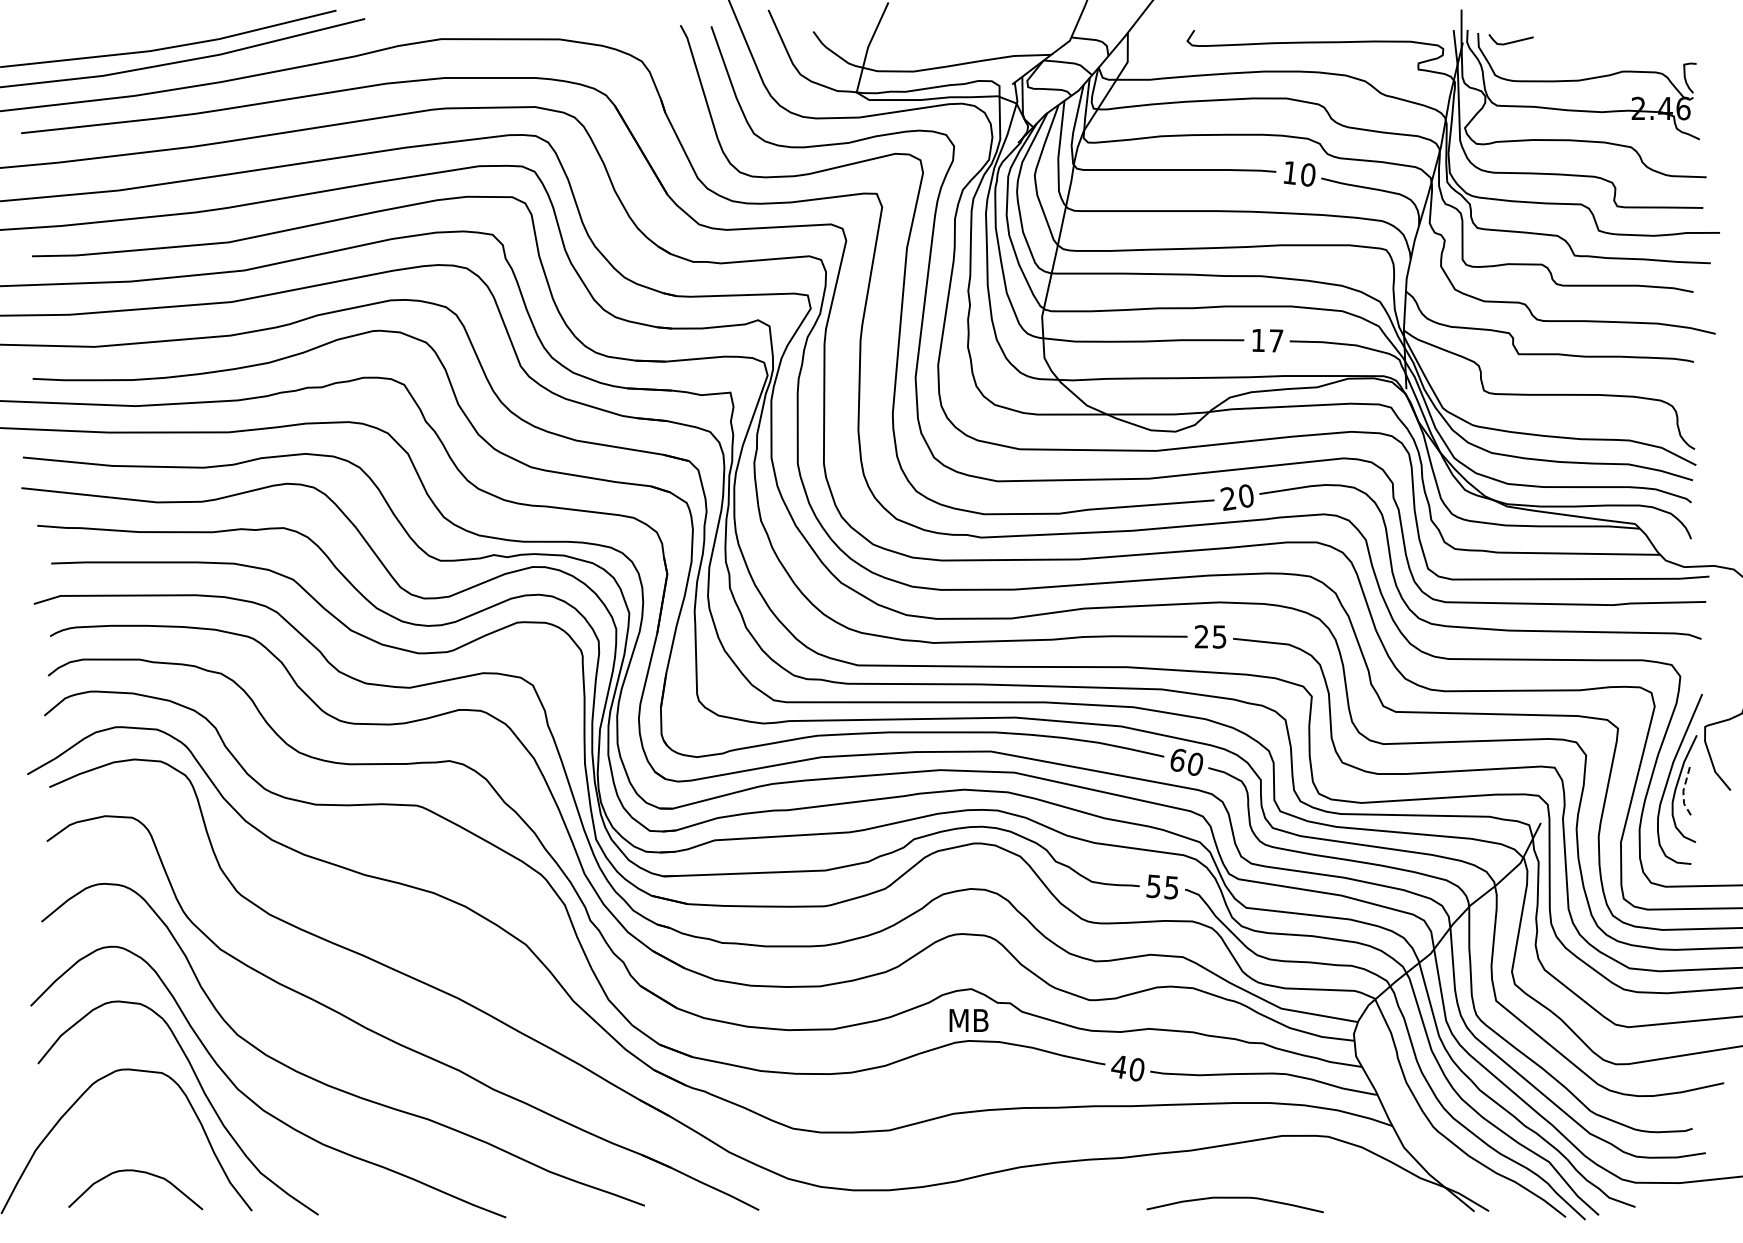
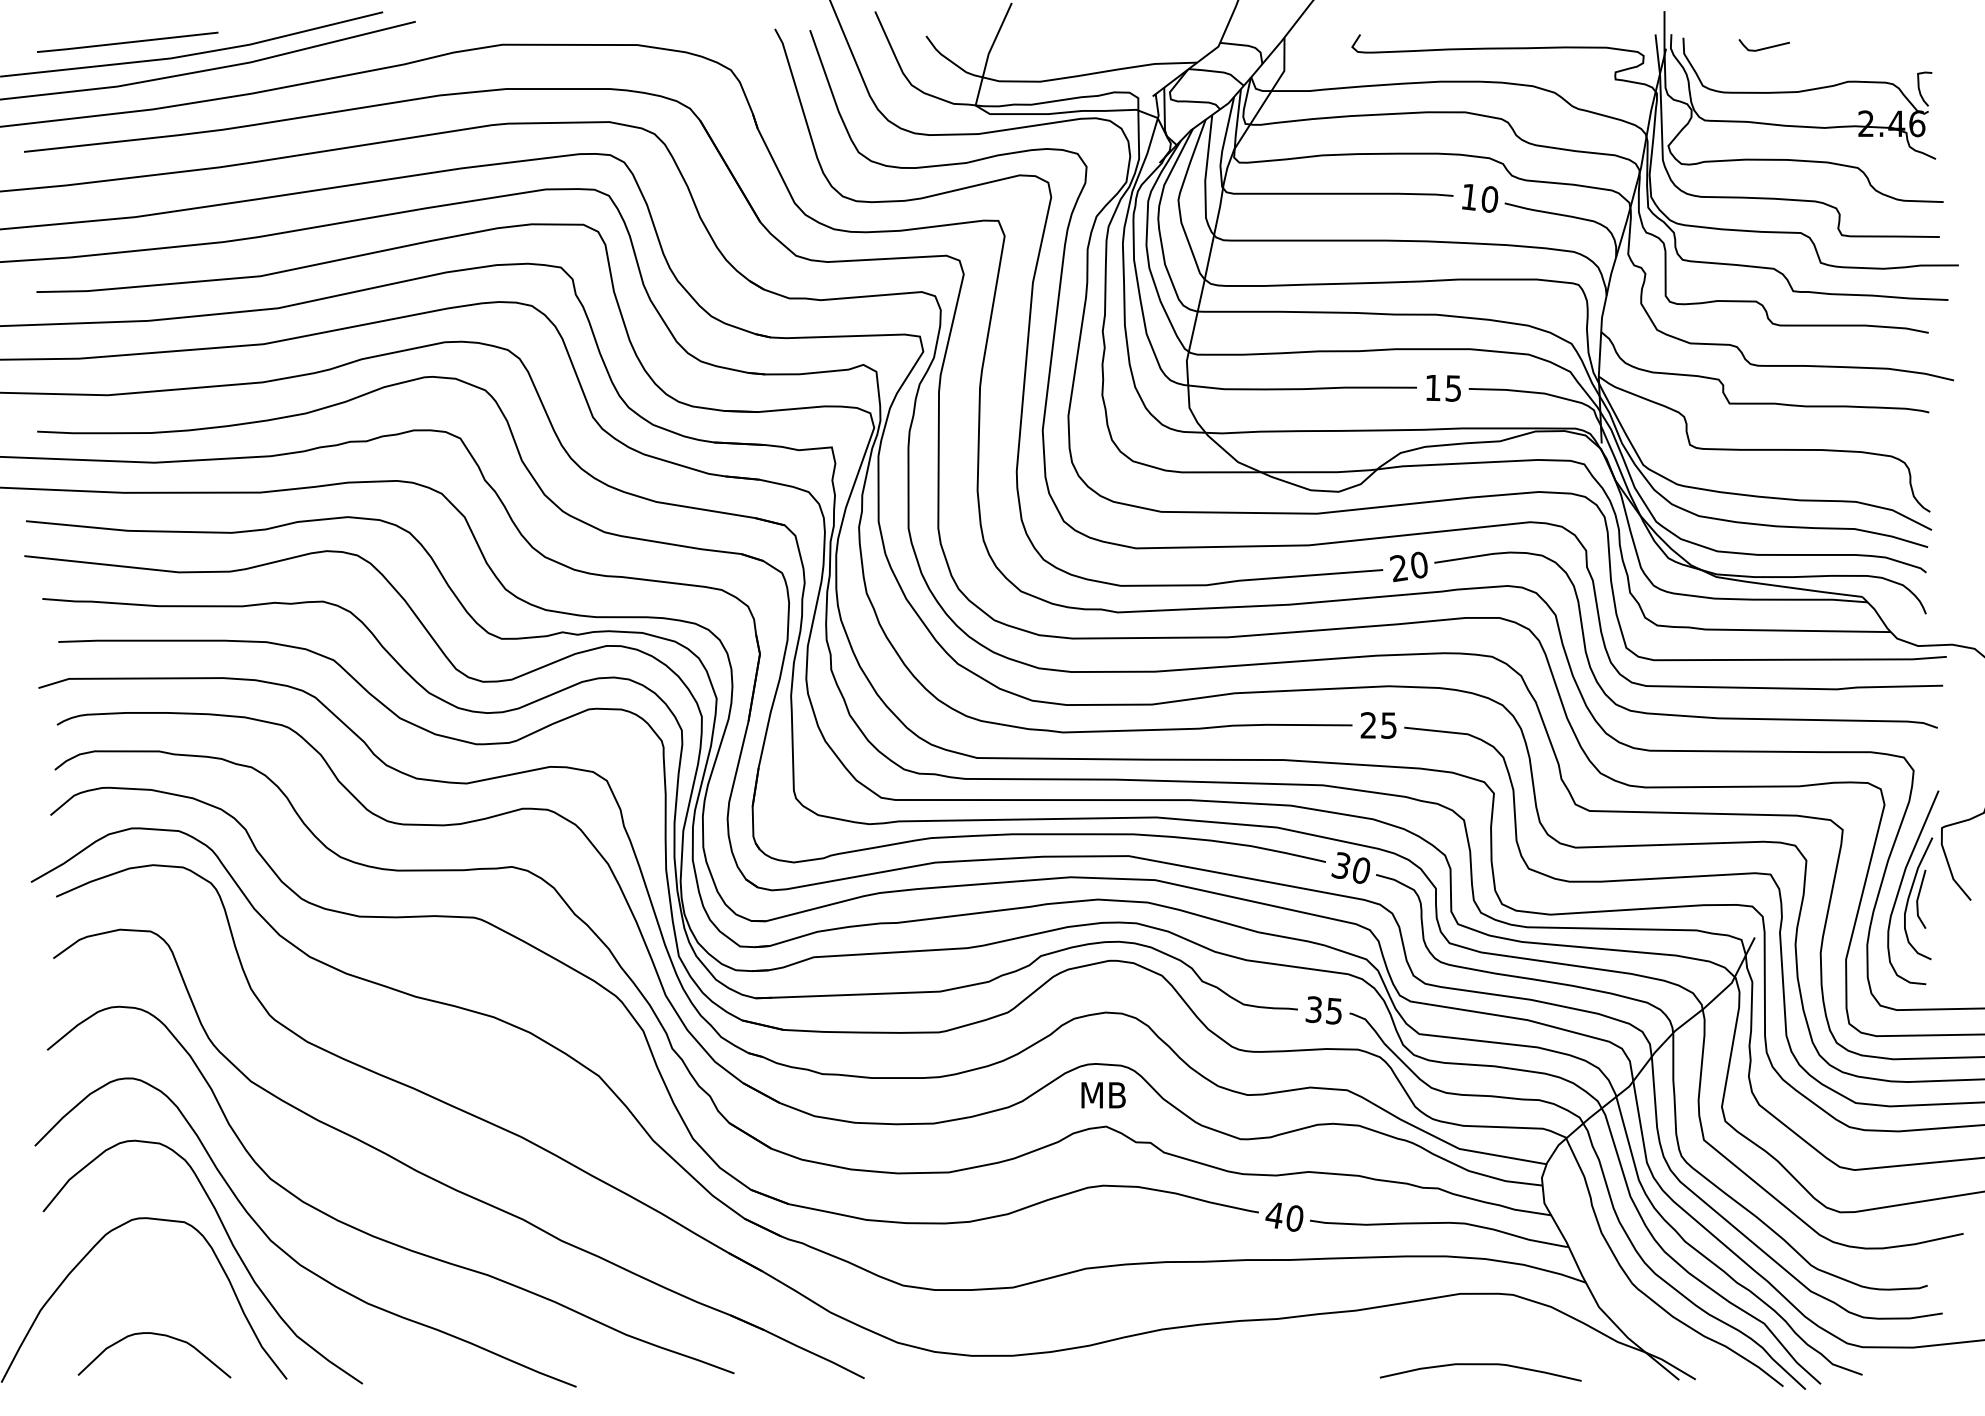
line: (111, 36) -> (126, 41), added
line: (1510, 41) -> (1763, 47), moved
text: (1276, 340) -> (1453, 387), 17 -> 15
text: (1177, 759) -> (1341, 865), 60 -> 30
line: (1683, 791) -> (1917, 901), dashed -> solid
text: (1154, 885) -> (1314, 1008), 55 -> 35
text: (968, 1020) -> (1102, 1095), moved
curve: (1234, 1198) -> (1479, 1365), moved

